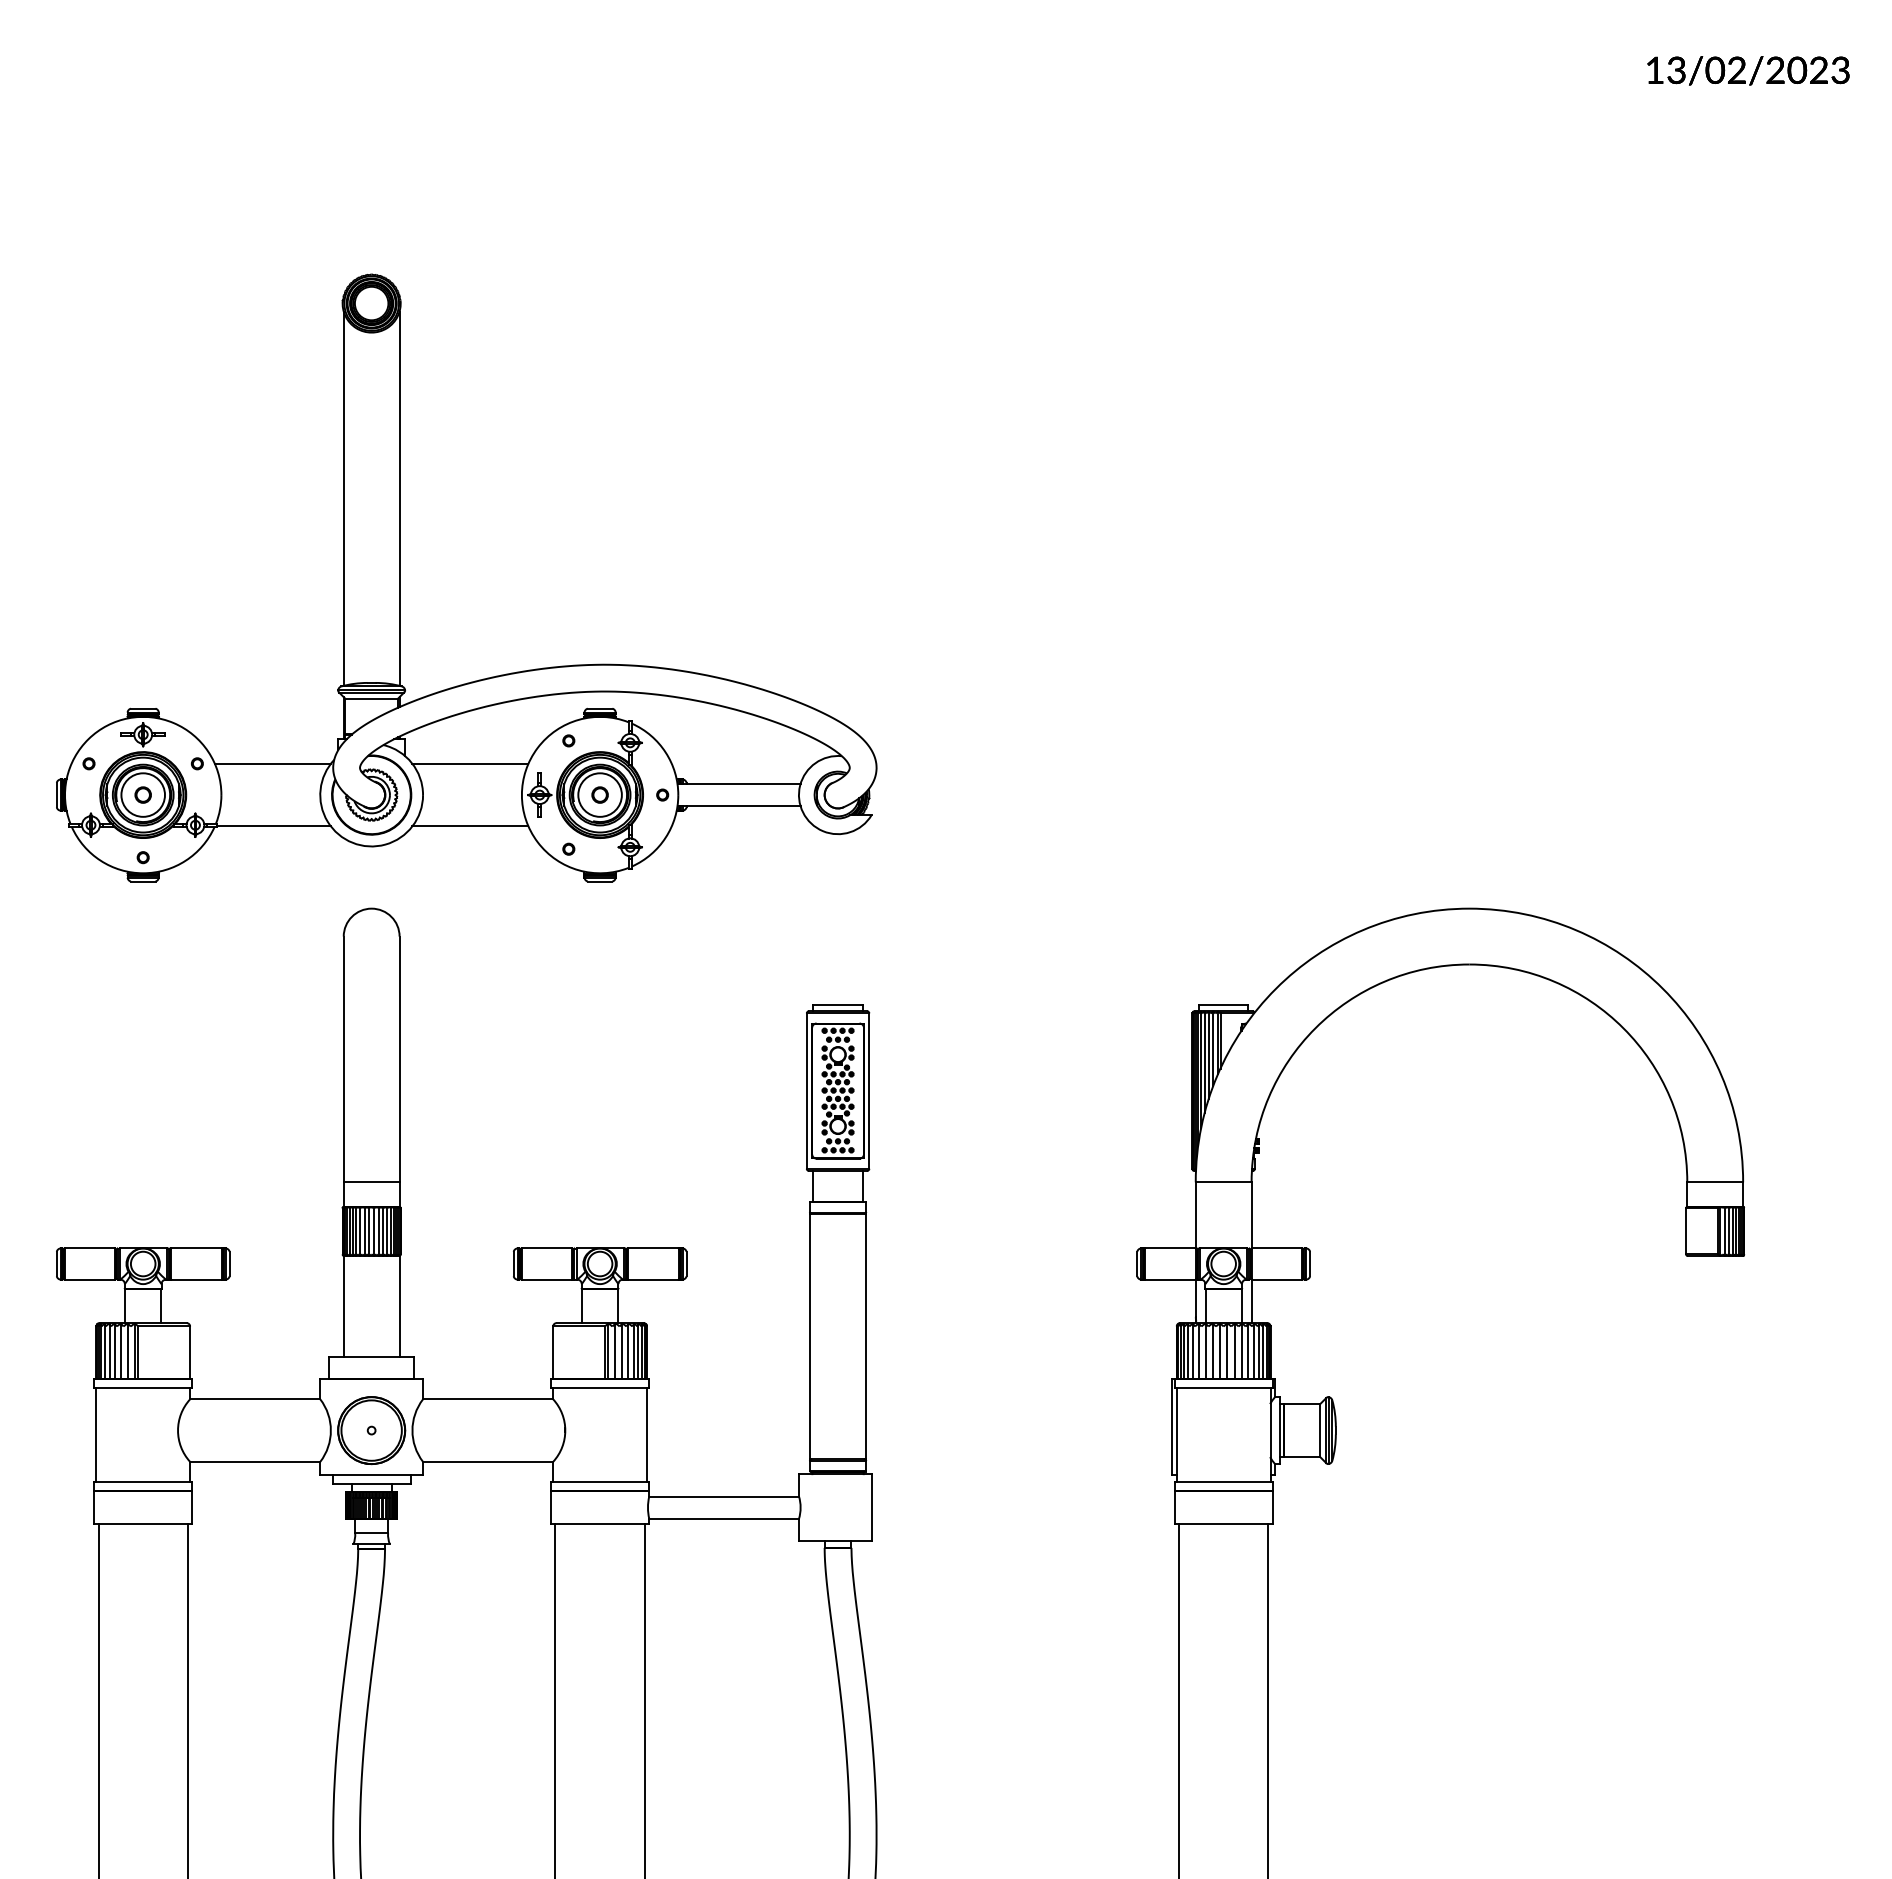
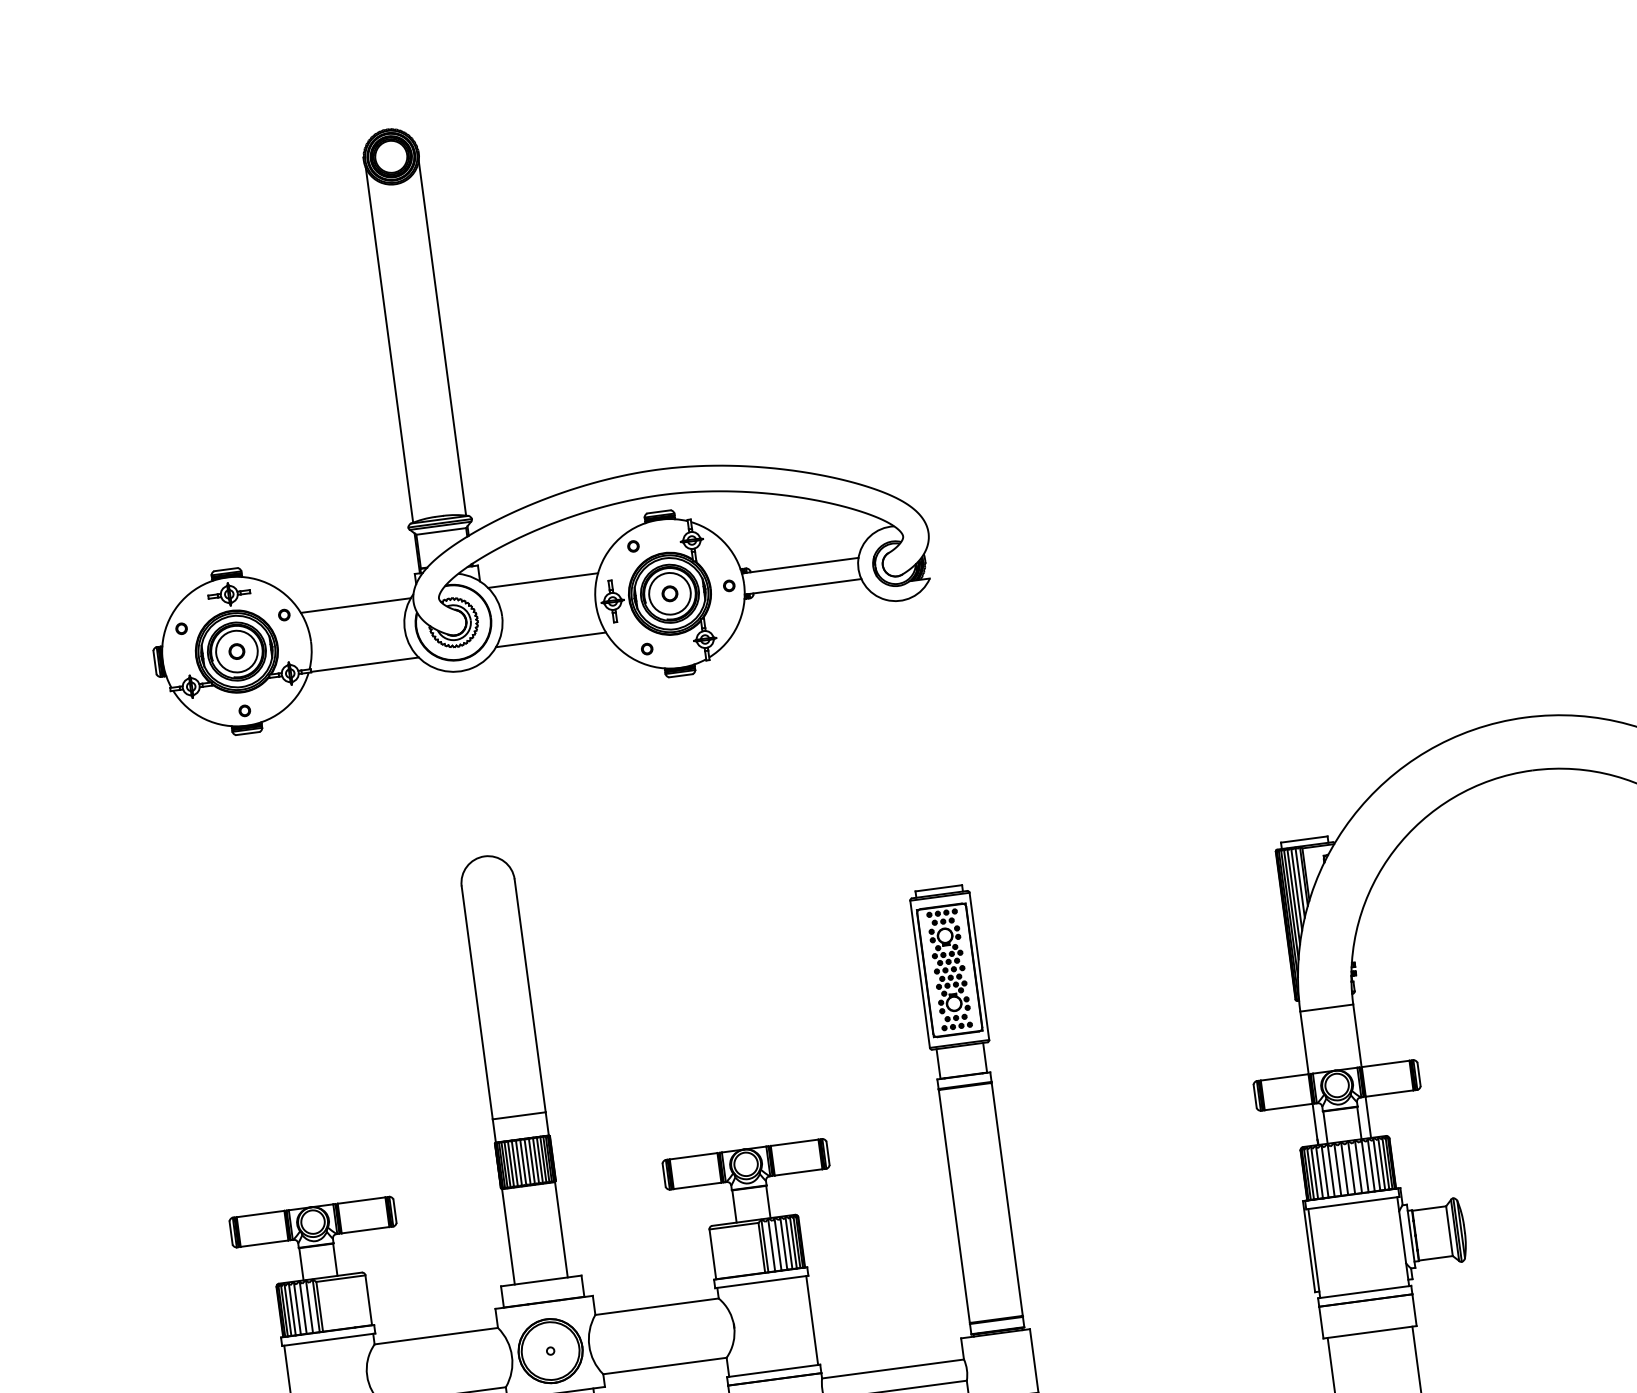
part: (400, 577) -> (453, 412), moved

